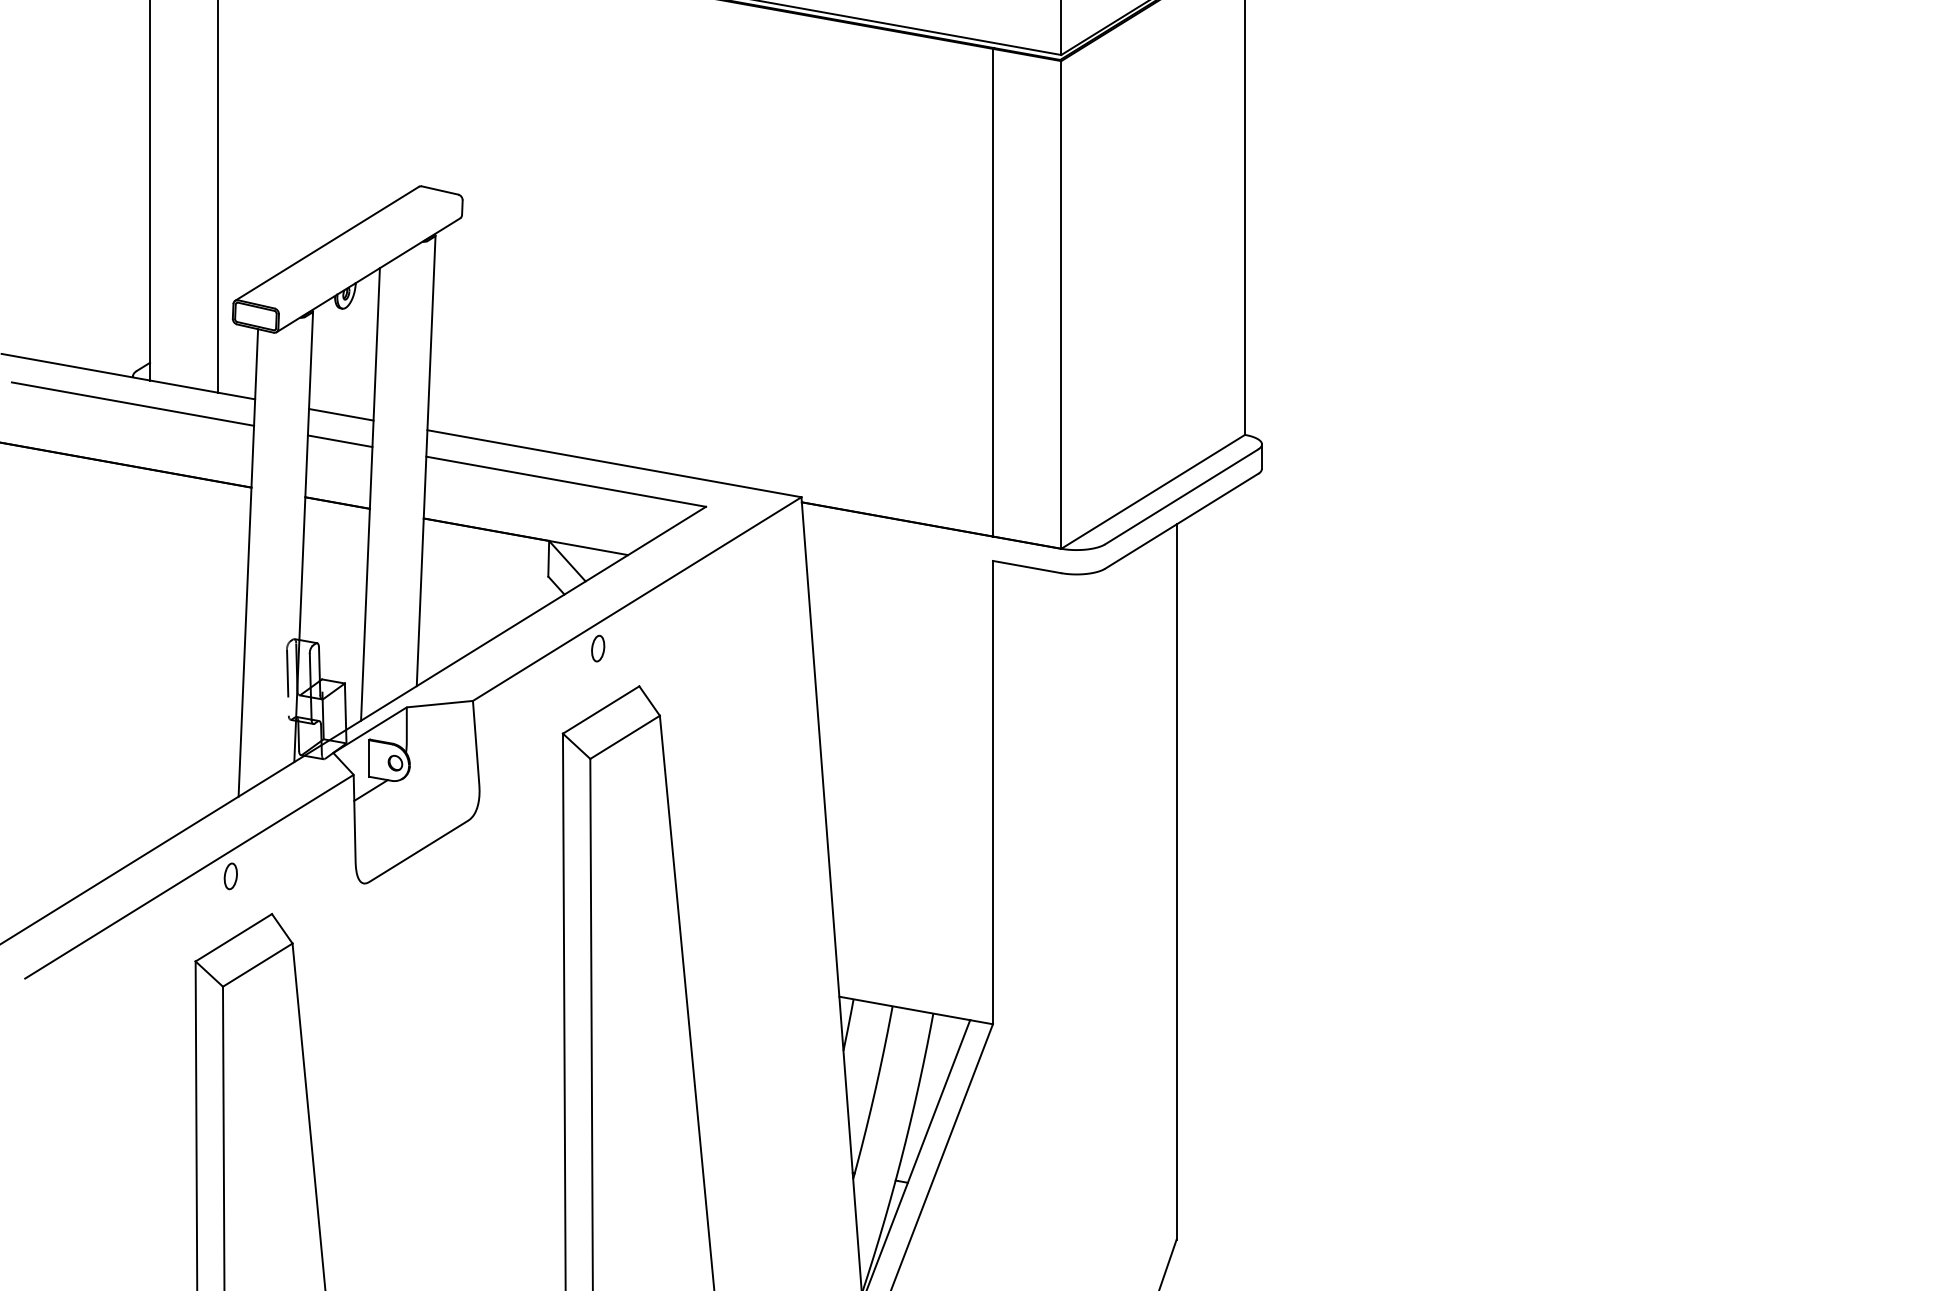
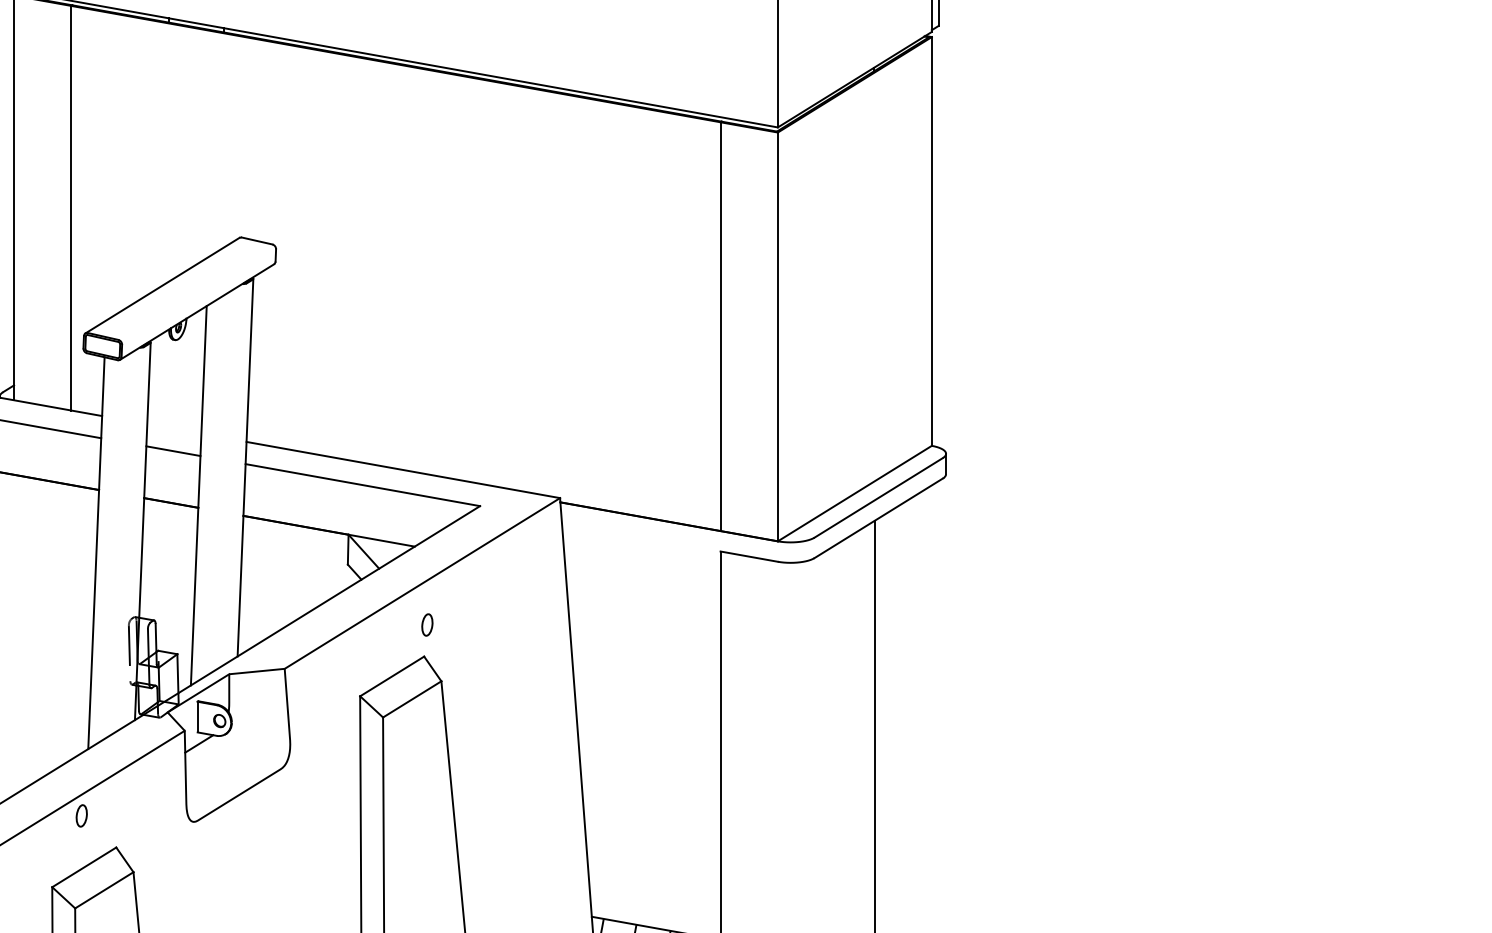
line: (341, 414) -> (174, 428), removed
part: (598, 648) -> (427, 624), moved

